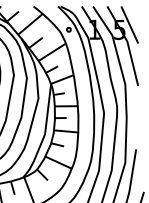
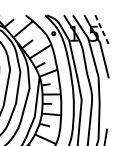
line: (130, 25) -> (102, 30), solid -> dashed

